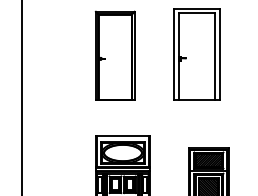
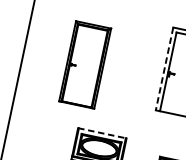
line: (174, 54) -> (164, 68), solid -> dashed
part: (114, 55) -> (84, 64), moved
line: (122, 136) -> (102, 133), solid -> dashed

